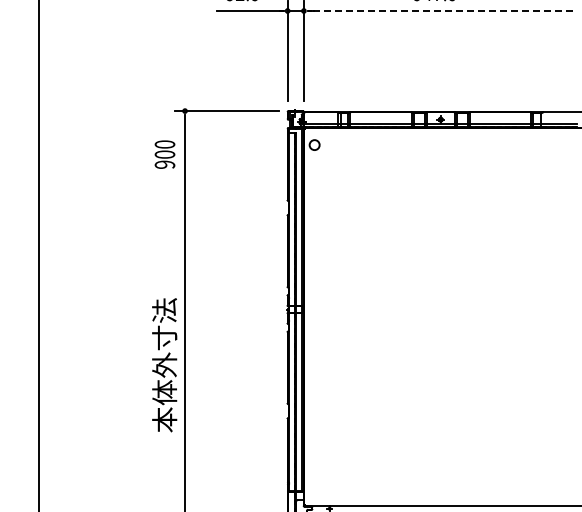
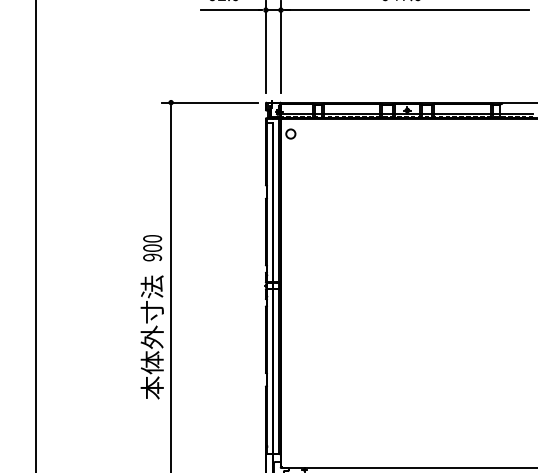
line: (440, 11) -> (407, 10), dashed -> solid
text: (164, 154) -> (152, 248), moved

